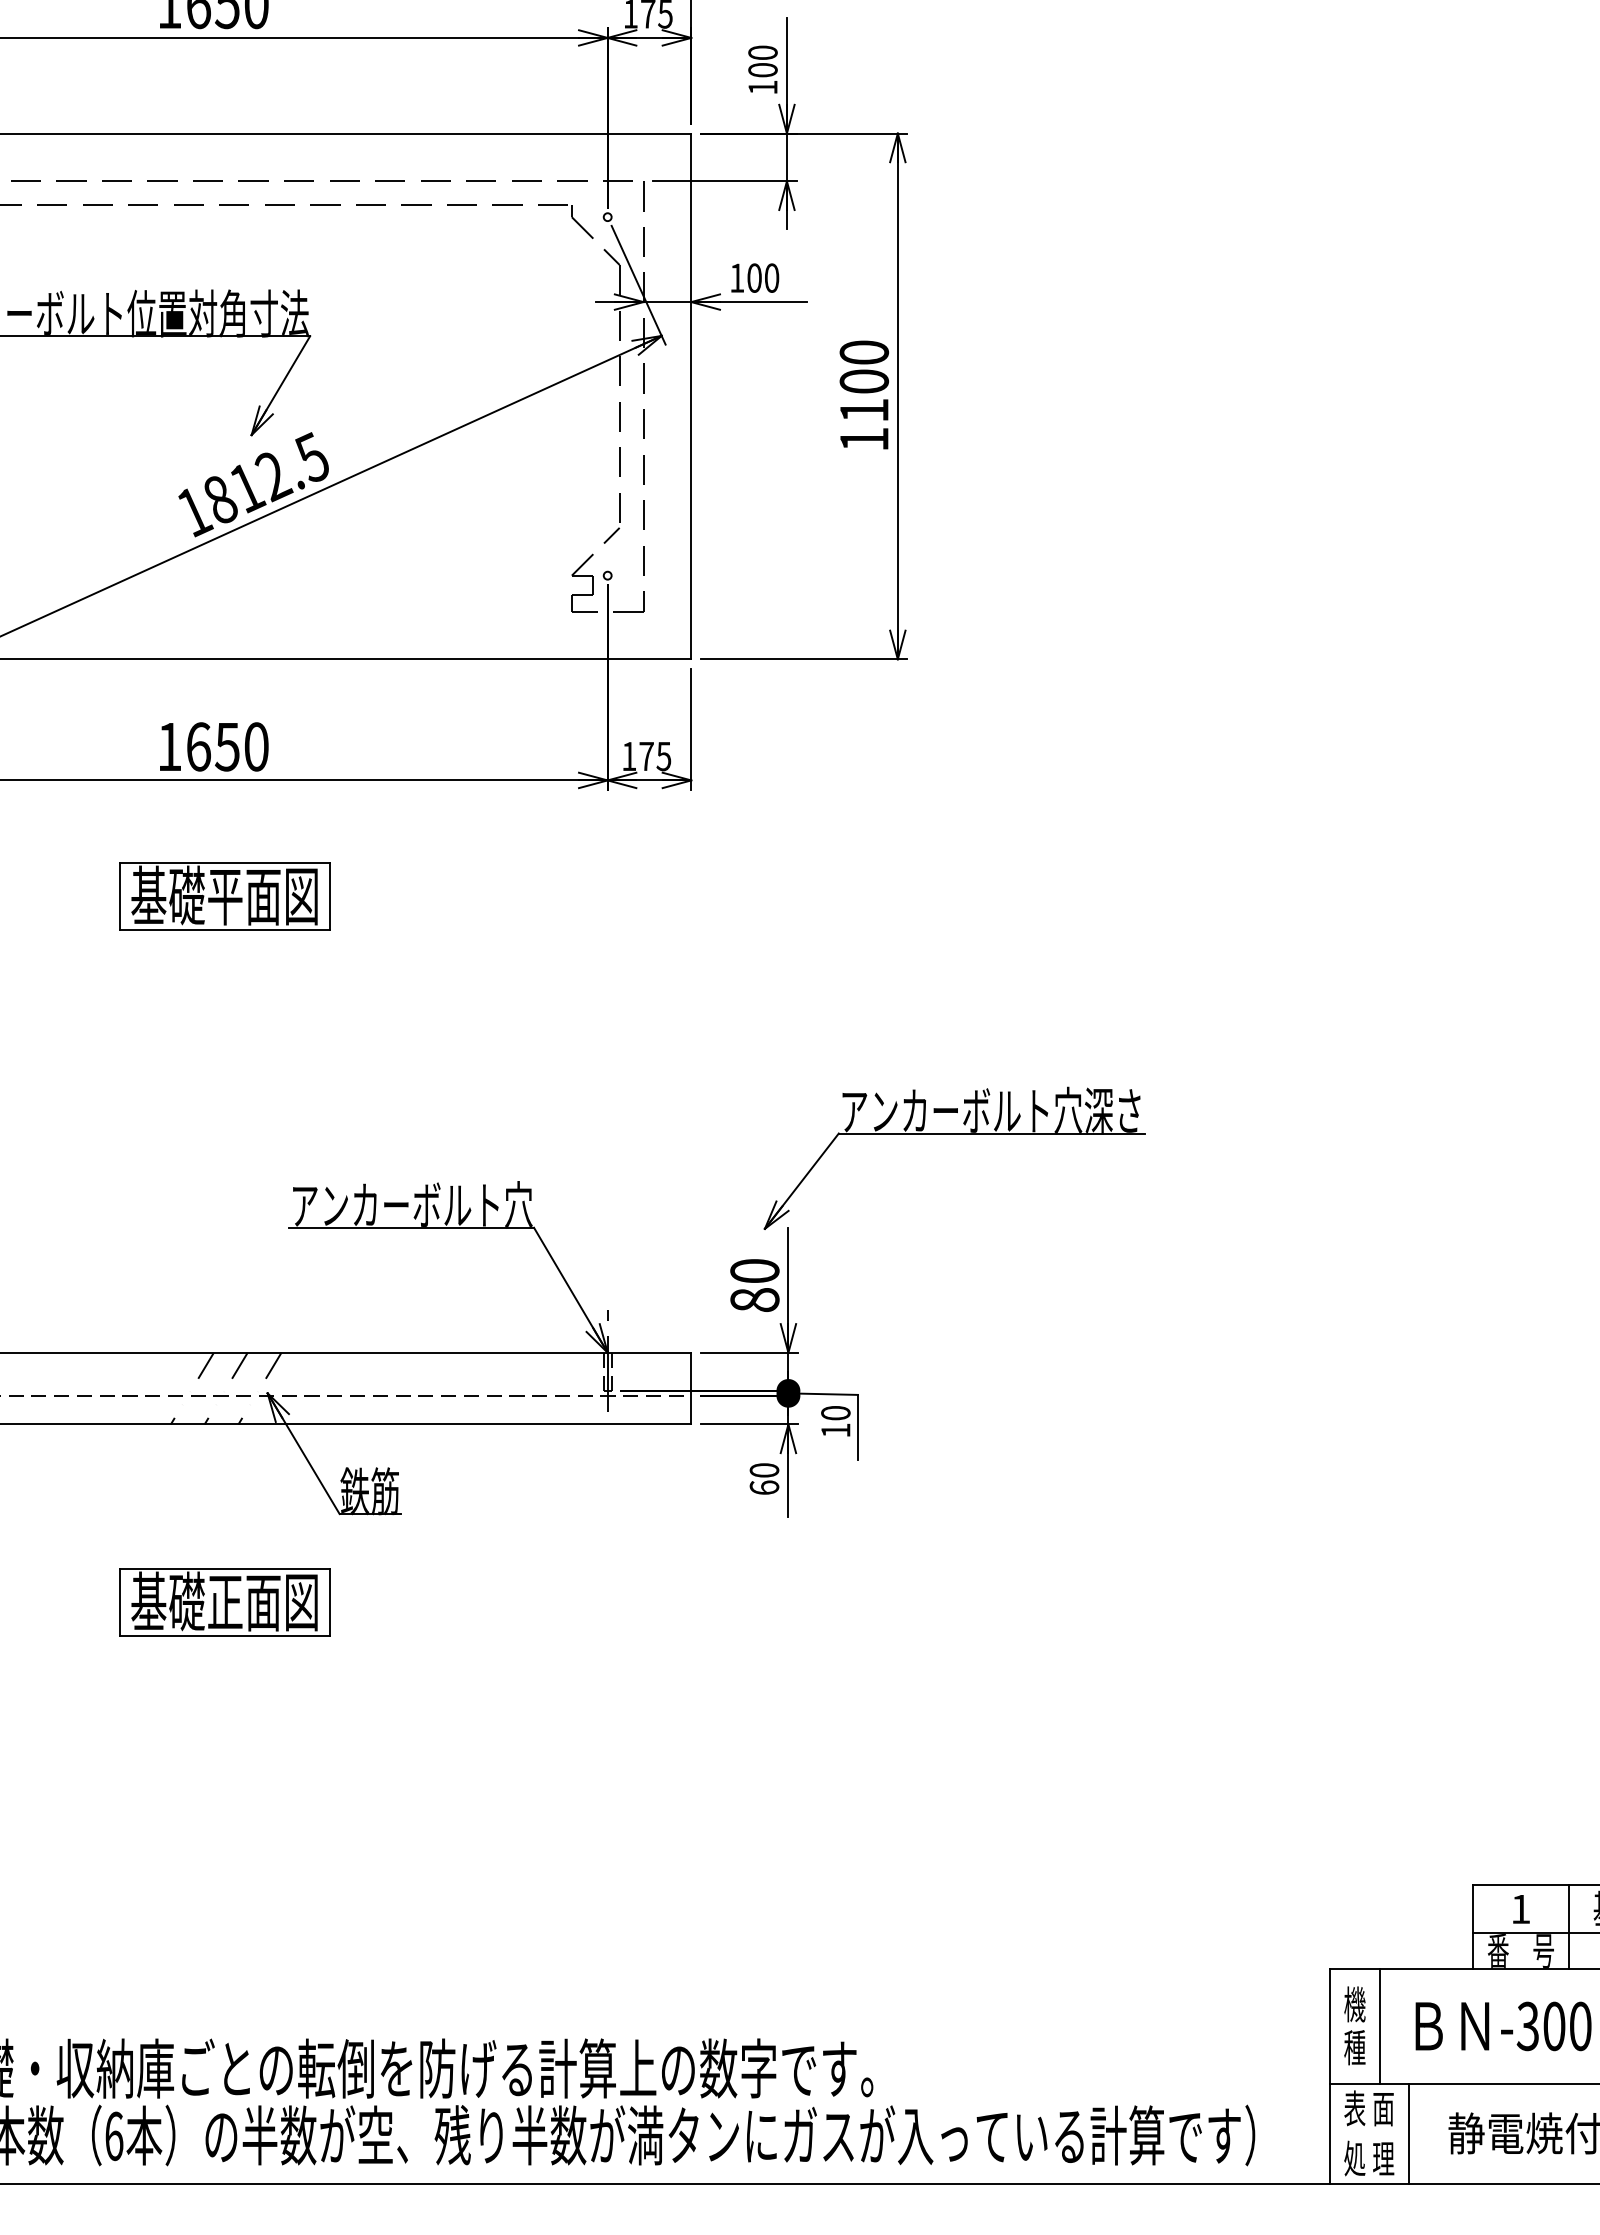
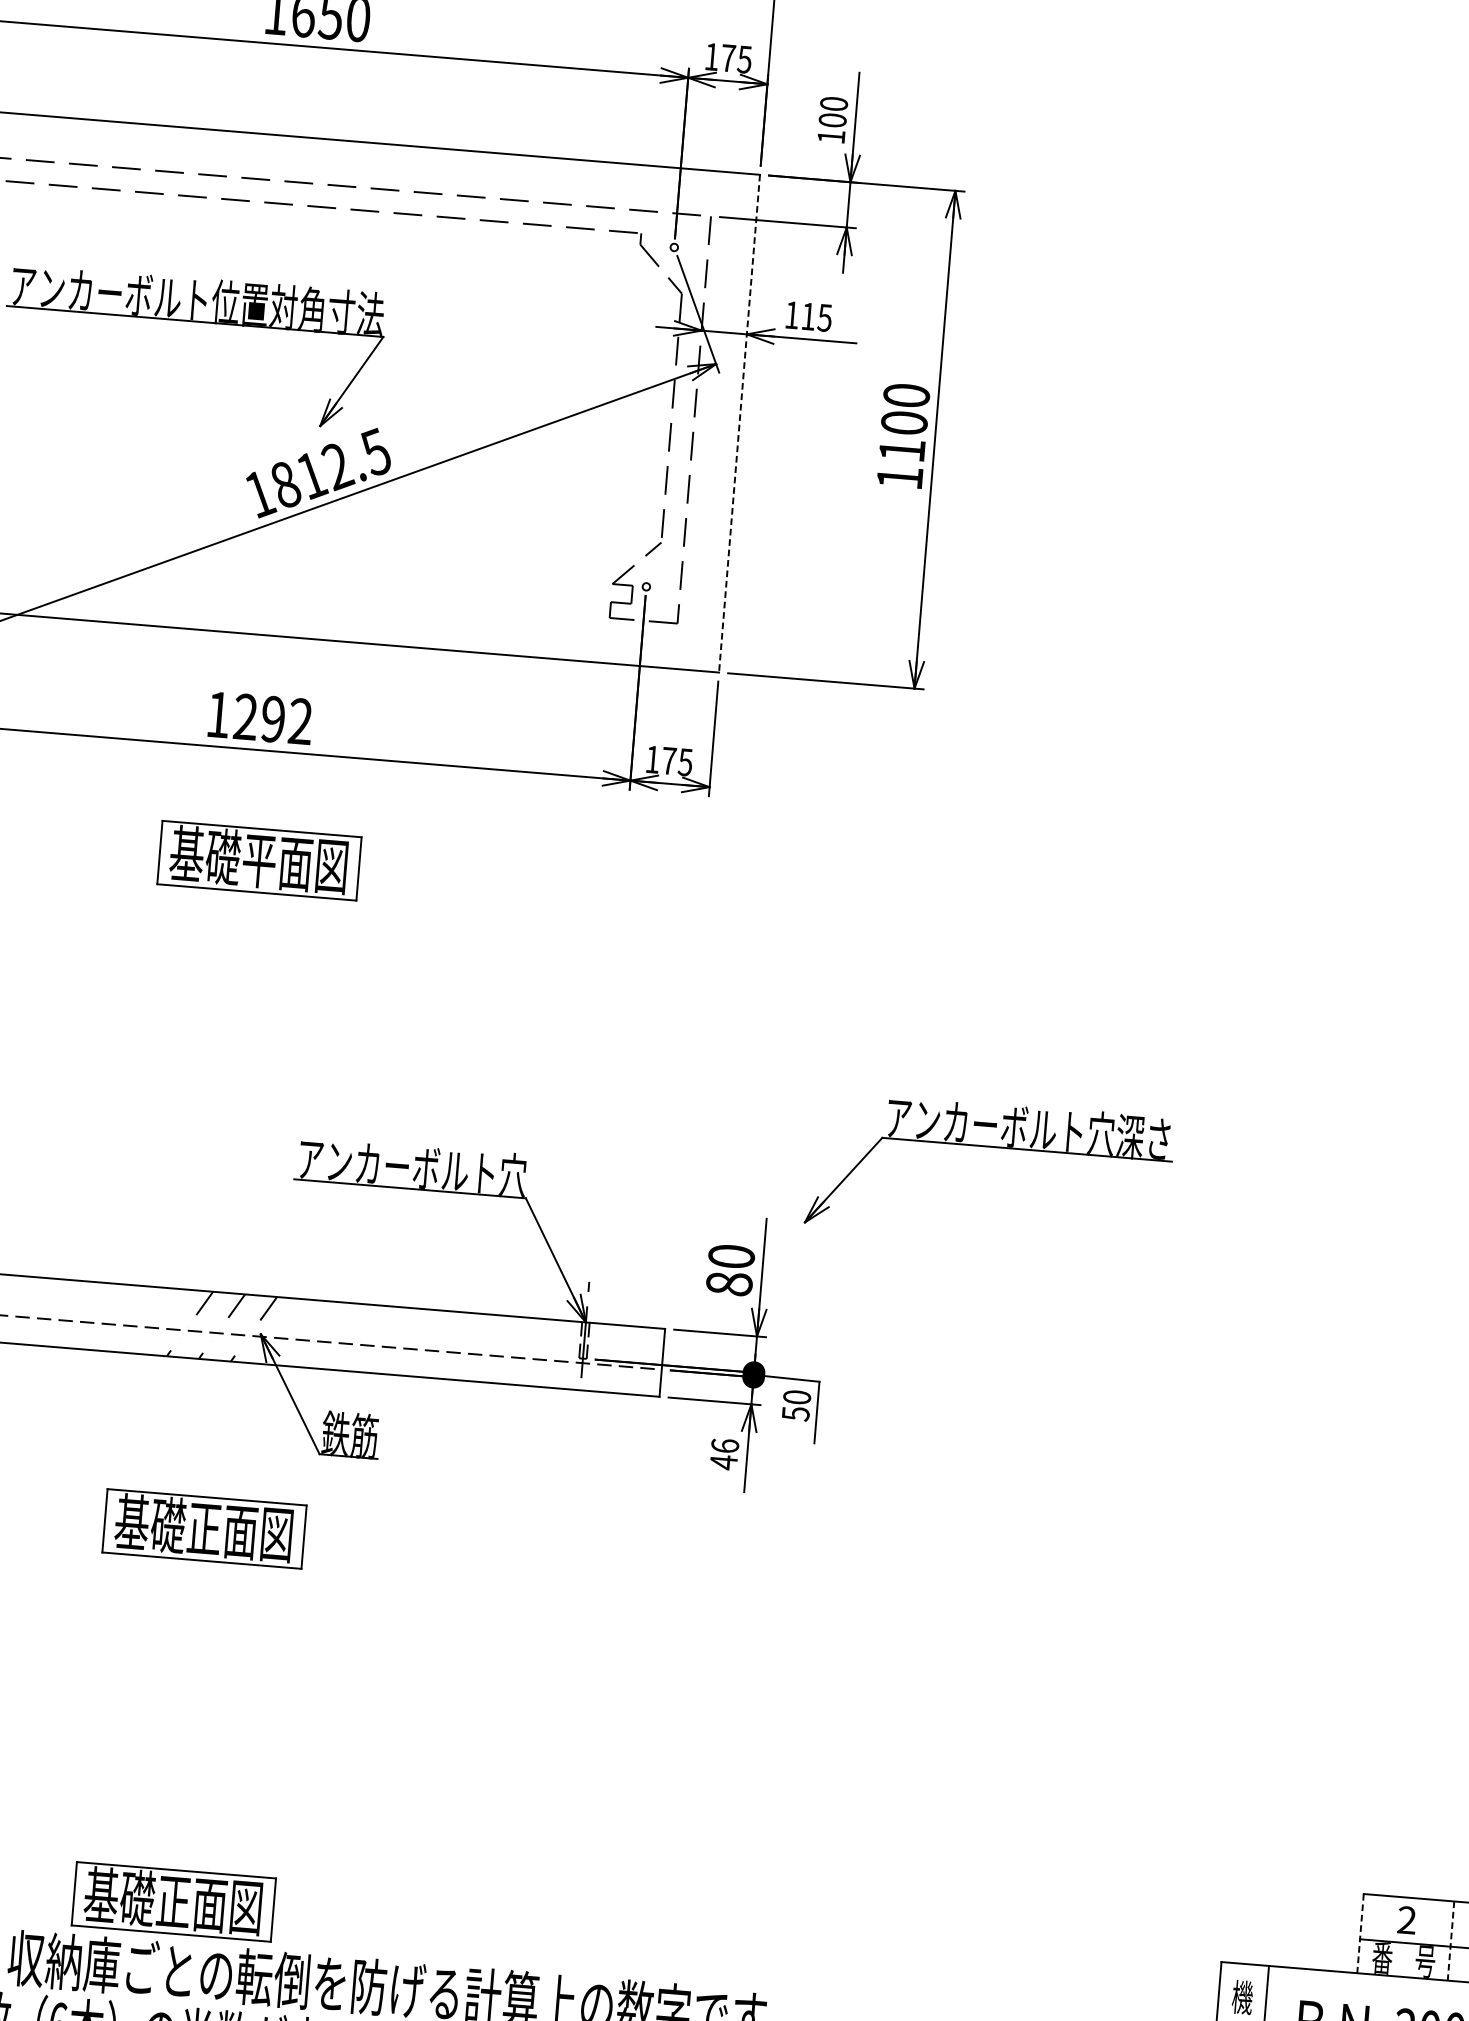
text: (763, 277) -> (817, 316), 100 -> 115
line: (691, 396) -> (739, 423), solid -> dashed
text: (227, 746) -> (273, 718), 1650 -> 1292
part: (954, 1134) -> (991, 1147), moved
text: (835, 1430) -> (795, 1413), 10 -> 50
text: (764, 1479) -> (724, 1454), 60 -> 46
text: (1520, 1908) -> (1406, 1919), 1 -> 2
line: (1473, 1927) -> (1360, 1933), solid -> dashed
line: (1568, 1927) -> (1450, 1941), solid -> dashed
part: (224, 1996) -> (173, 1901), added

